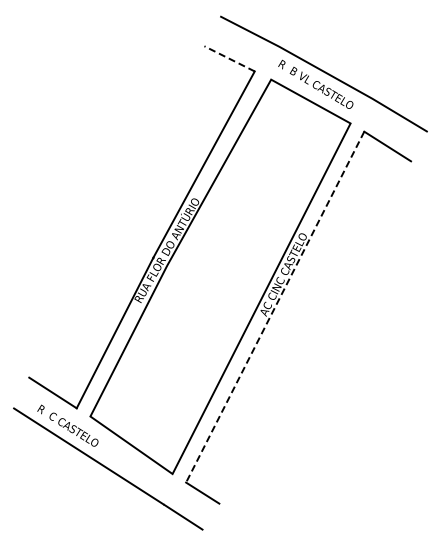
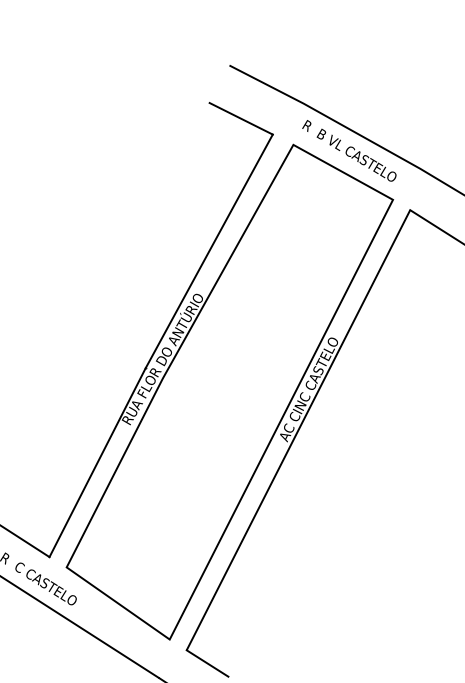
line: (229, 58) -> (241, 118), dashed -> solid
line: (275, 307) -> (298, 430), dashed -> solid

